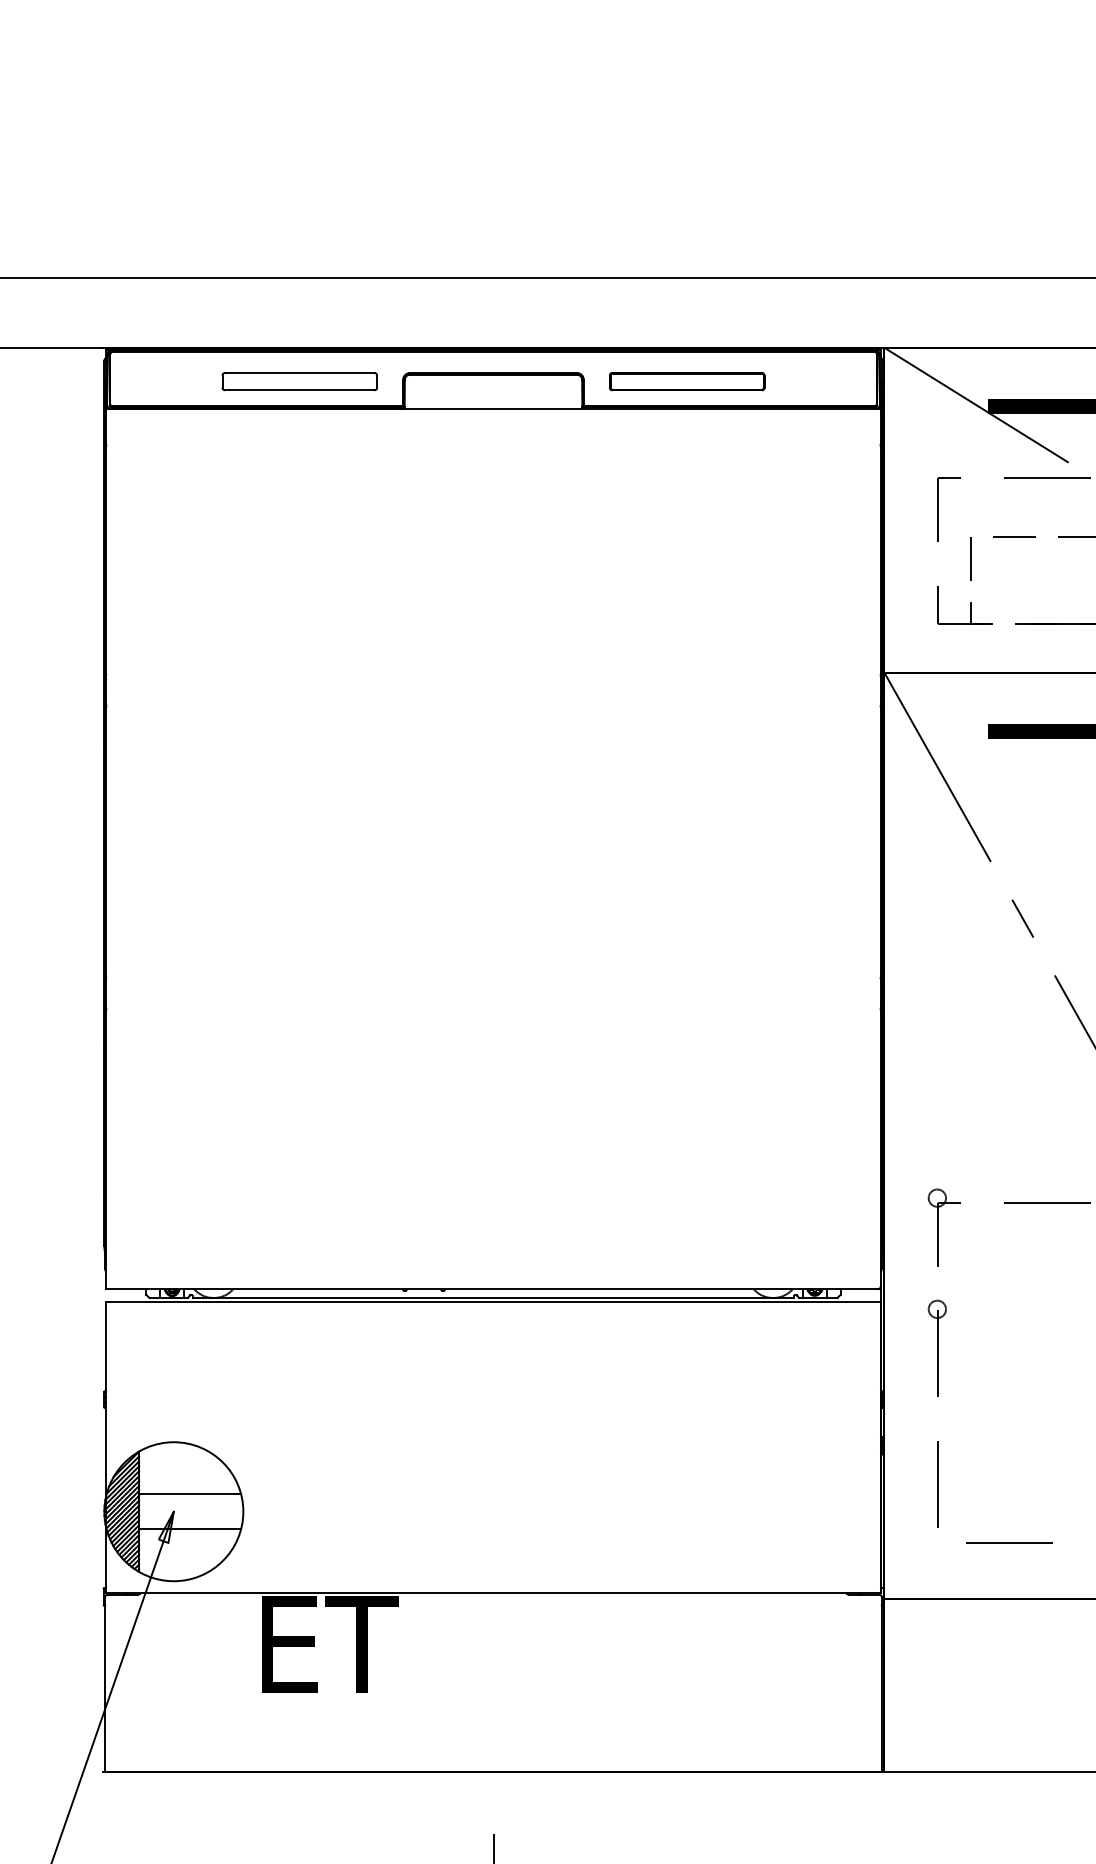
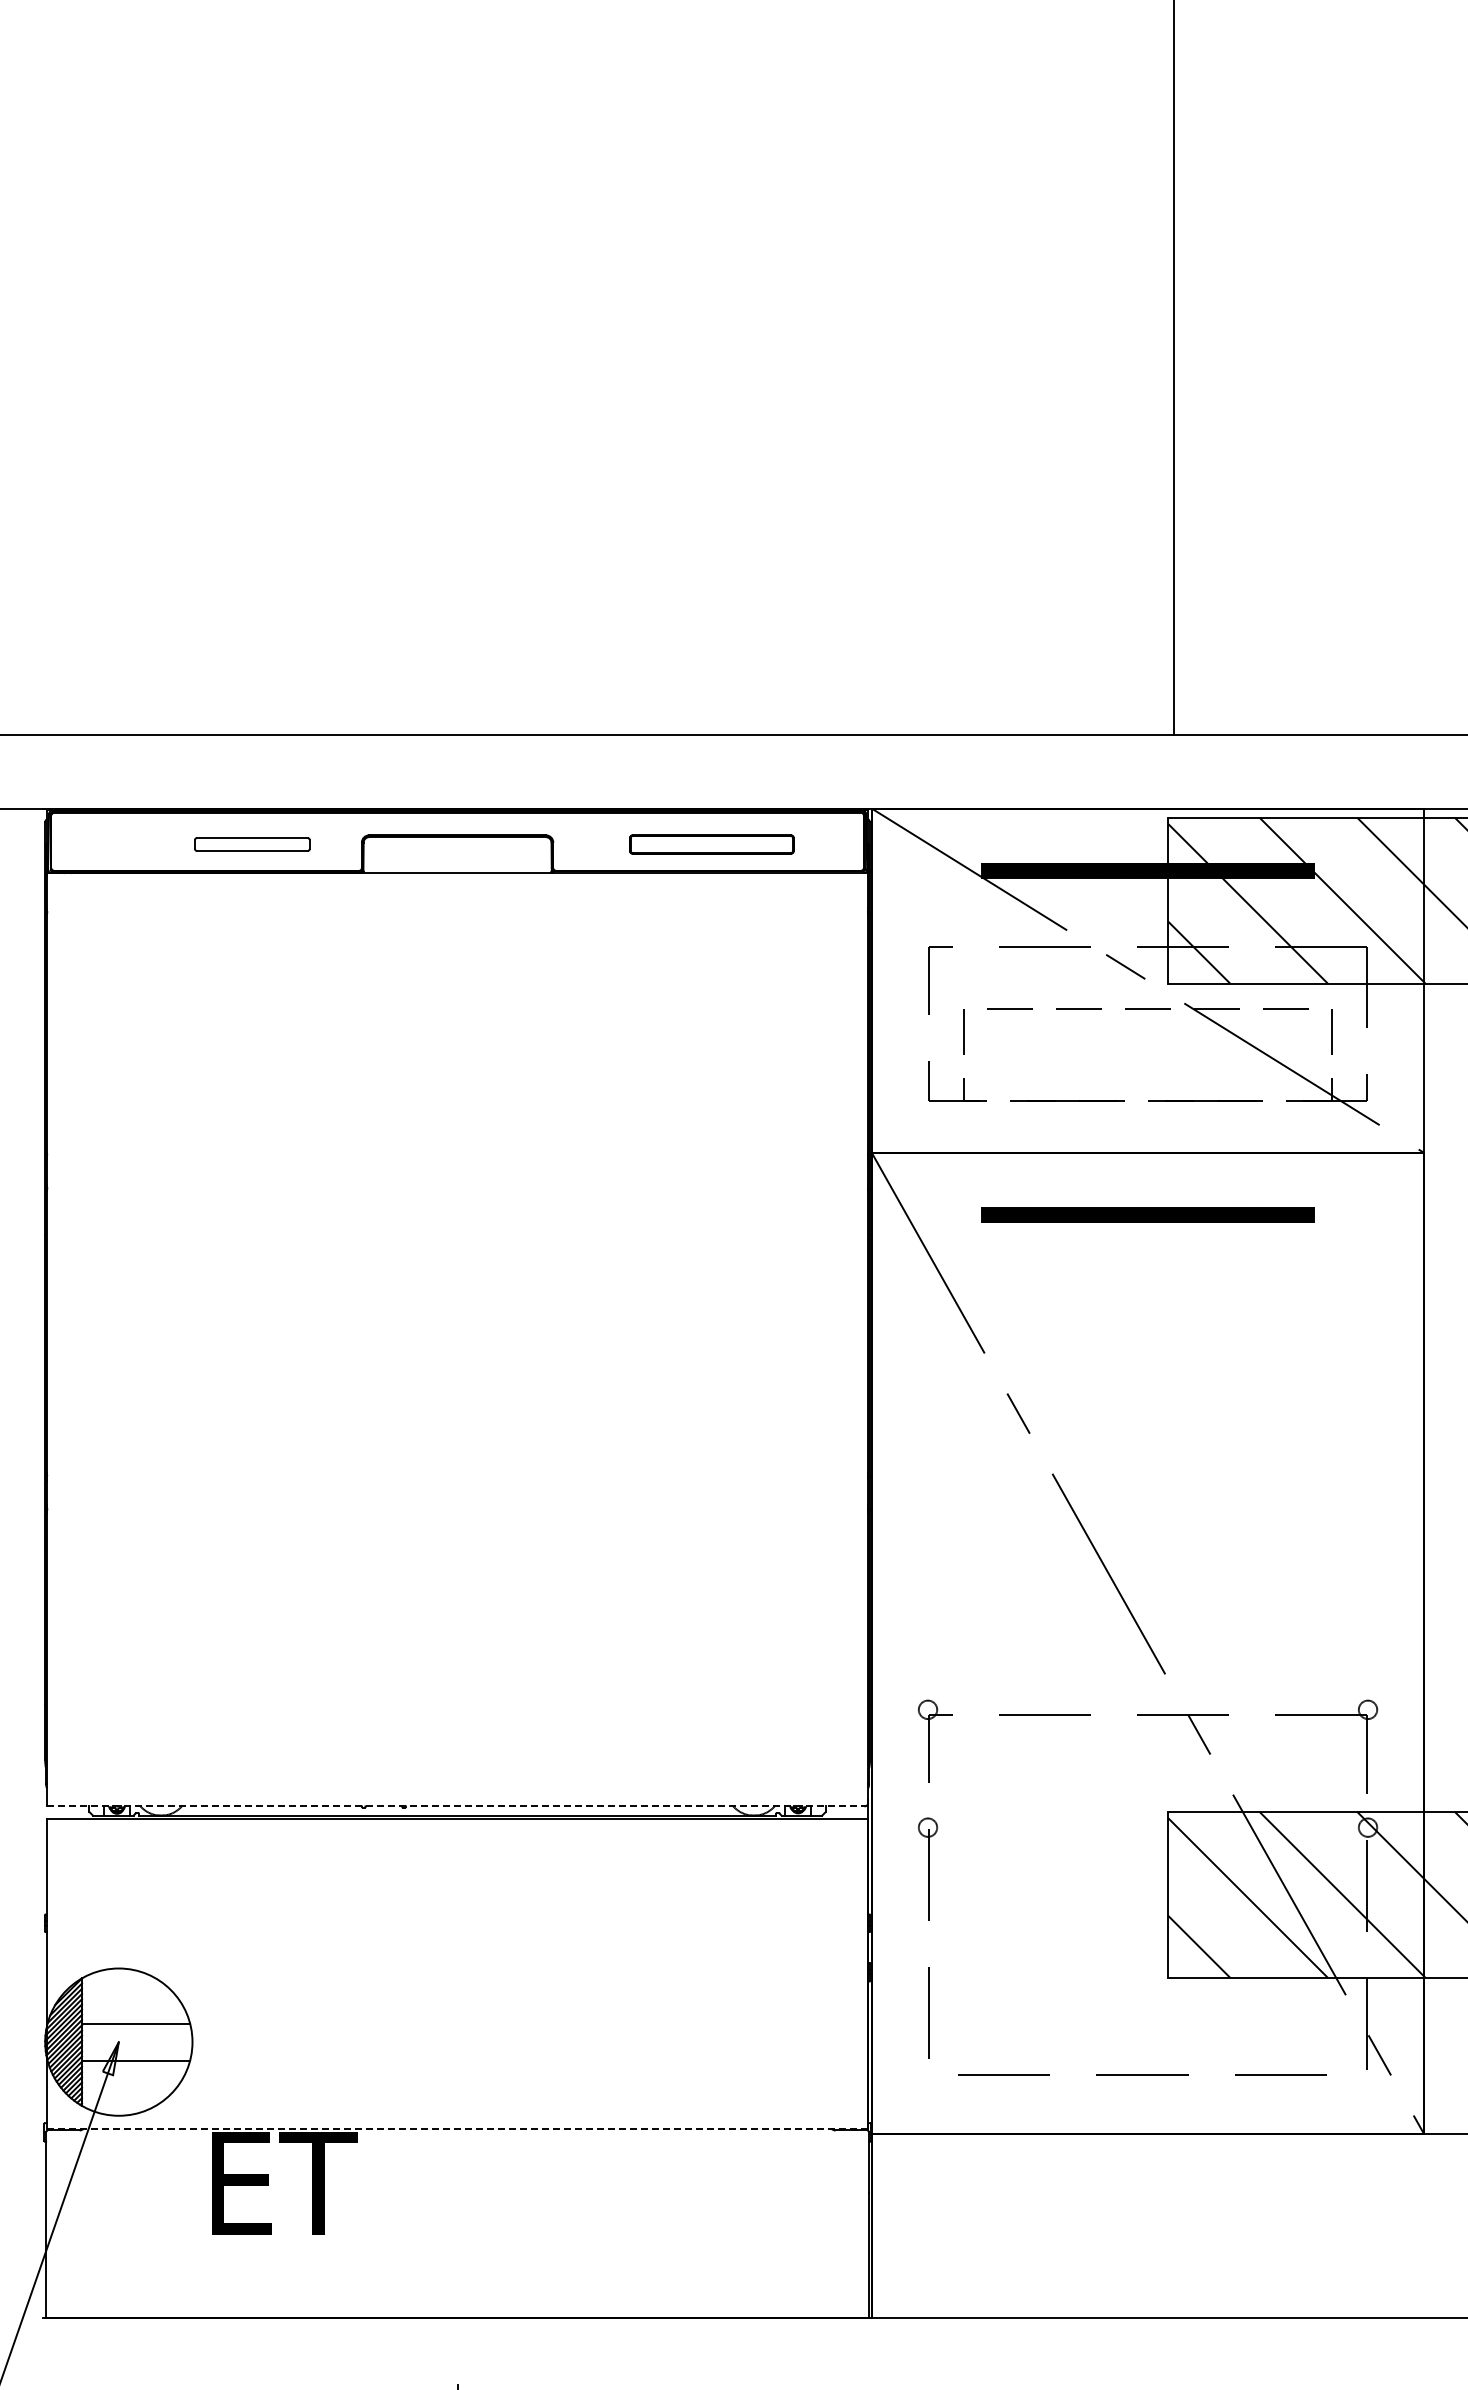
part: (299, 381) -> (252, 844), size x0.7
part: (686, 381) -> (711, 844), moved
line: (493, 1289) -> (457, 1806), solid -> dashed
line: (493, 1593) -> (457, 2128), solid -> dashed

